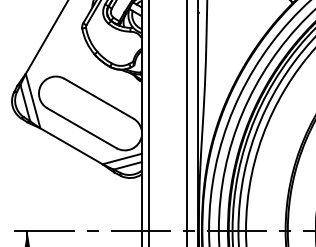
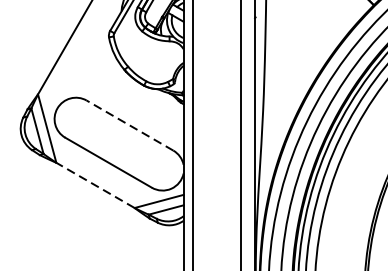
line: (99, 98) -> (130, 125), solid -> dashed
line: (71, 146) -> (95, 185), solid -> dashed

